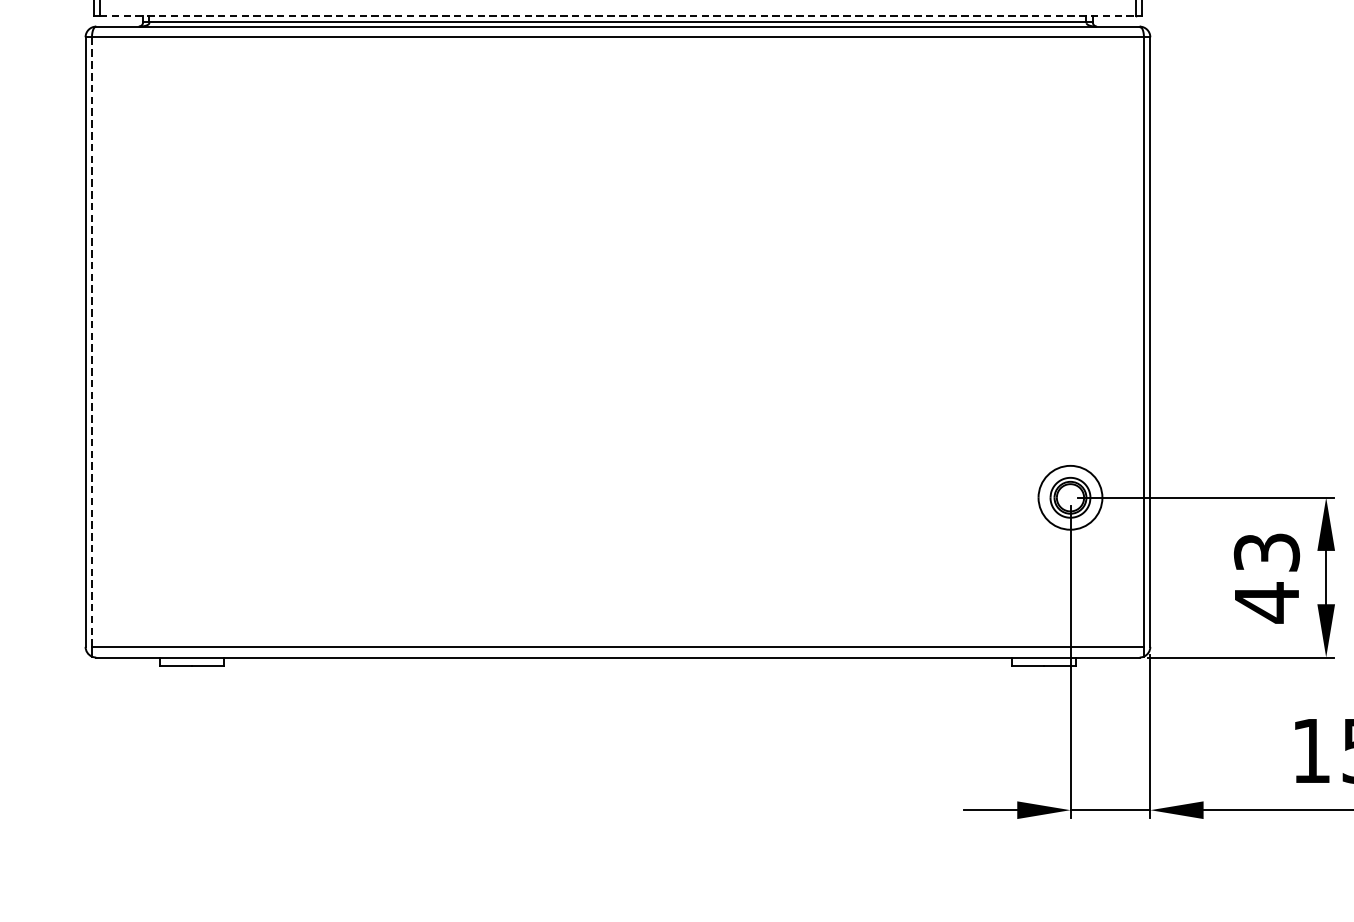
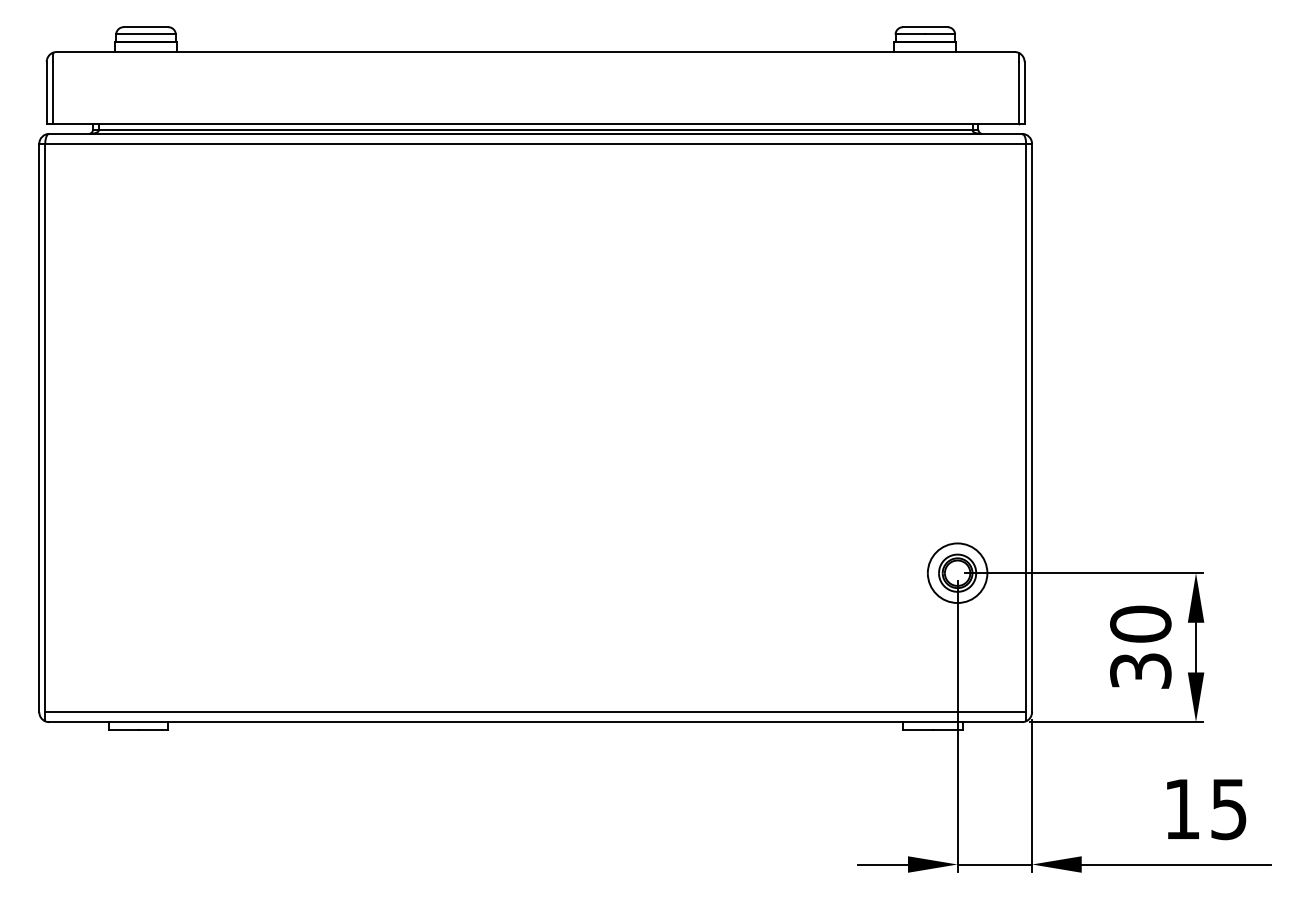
line: (617, 16) -> (535, 124), dashed -> solid
line: (92, 341) -> (45, 427), dashed -> solid
text: (1266, 577) -> (1140, 647), 43 -> 30

